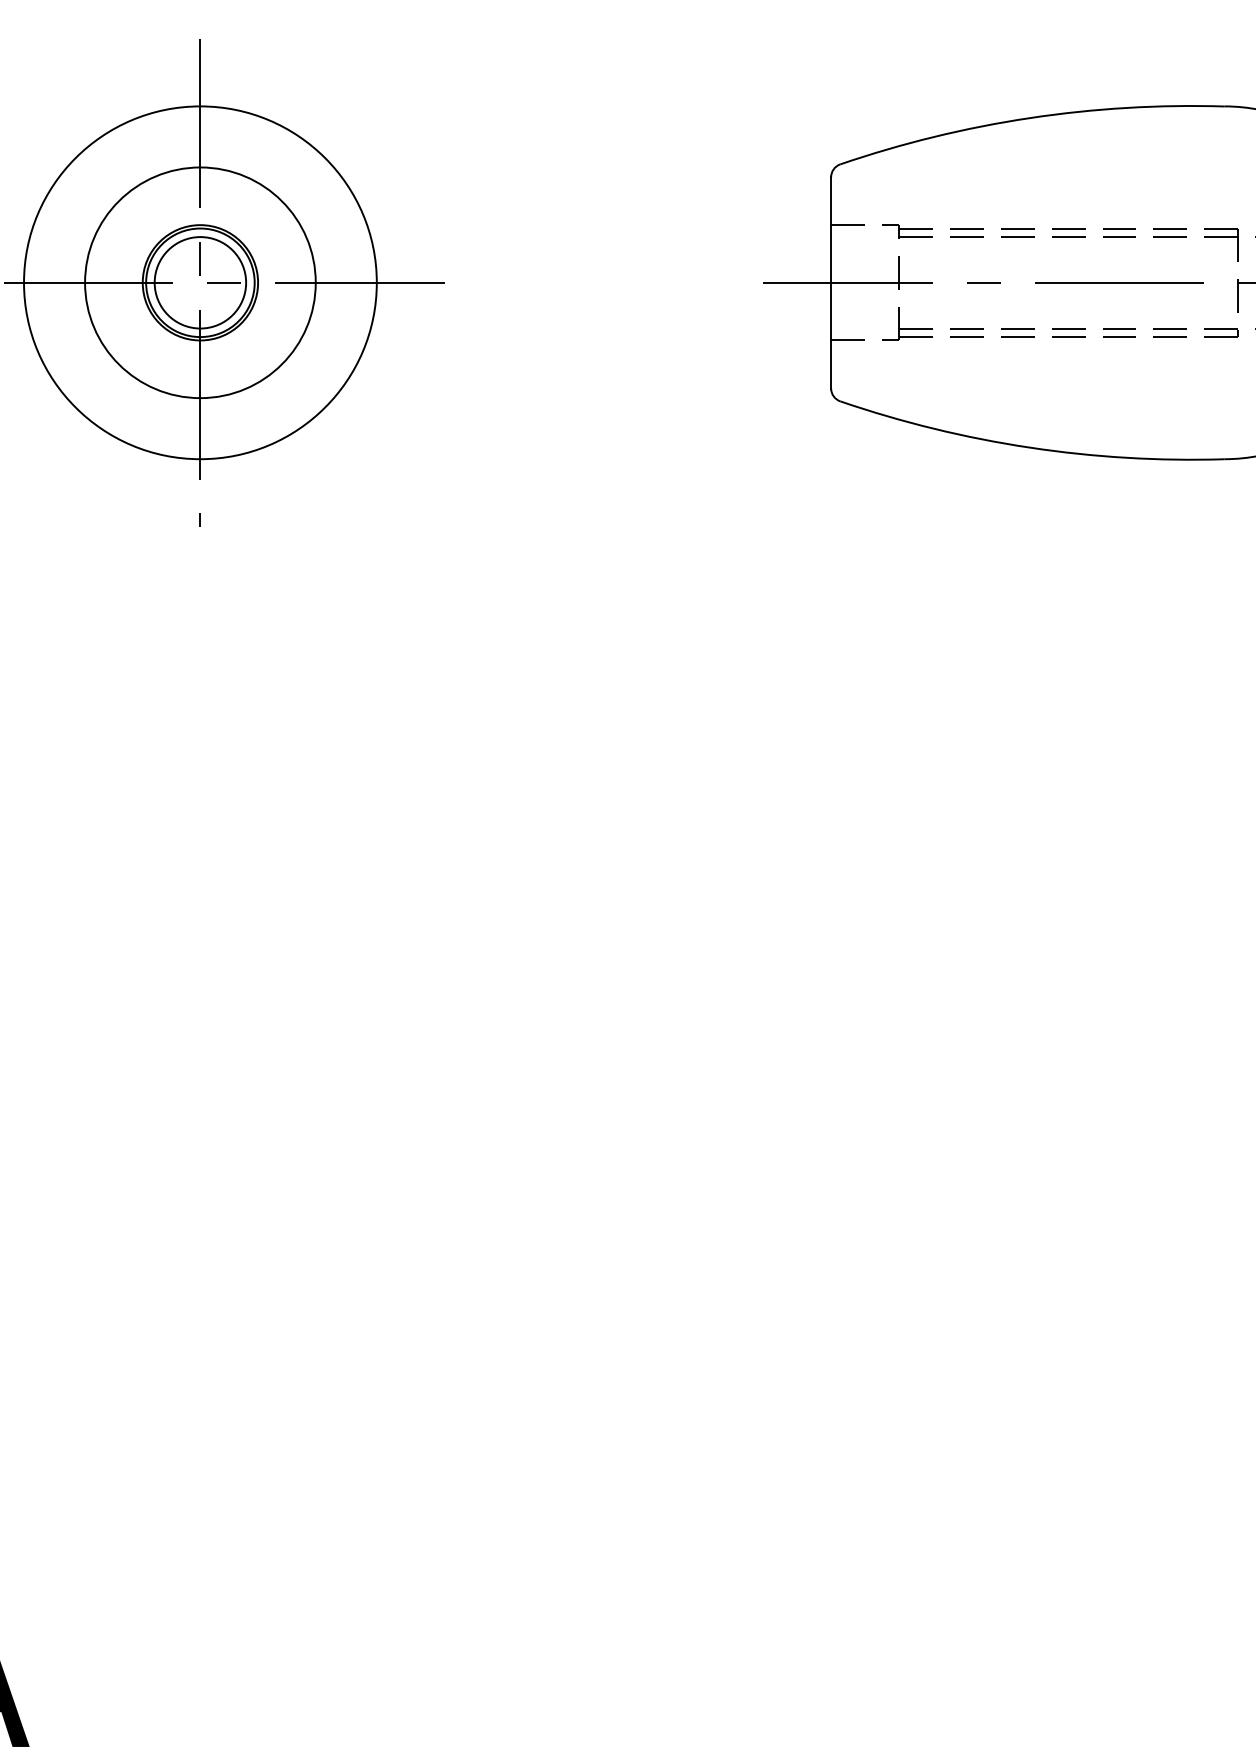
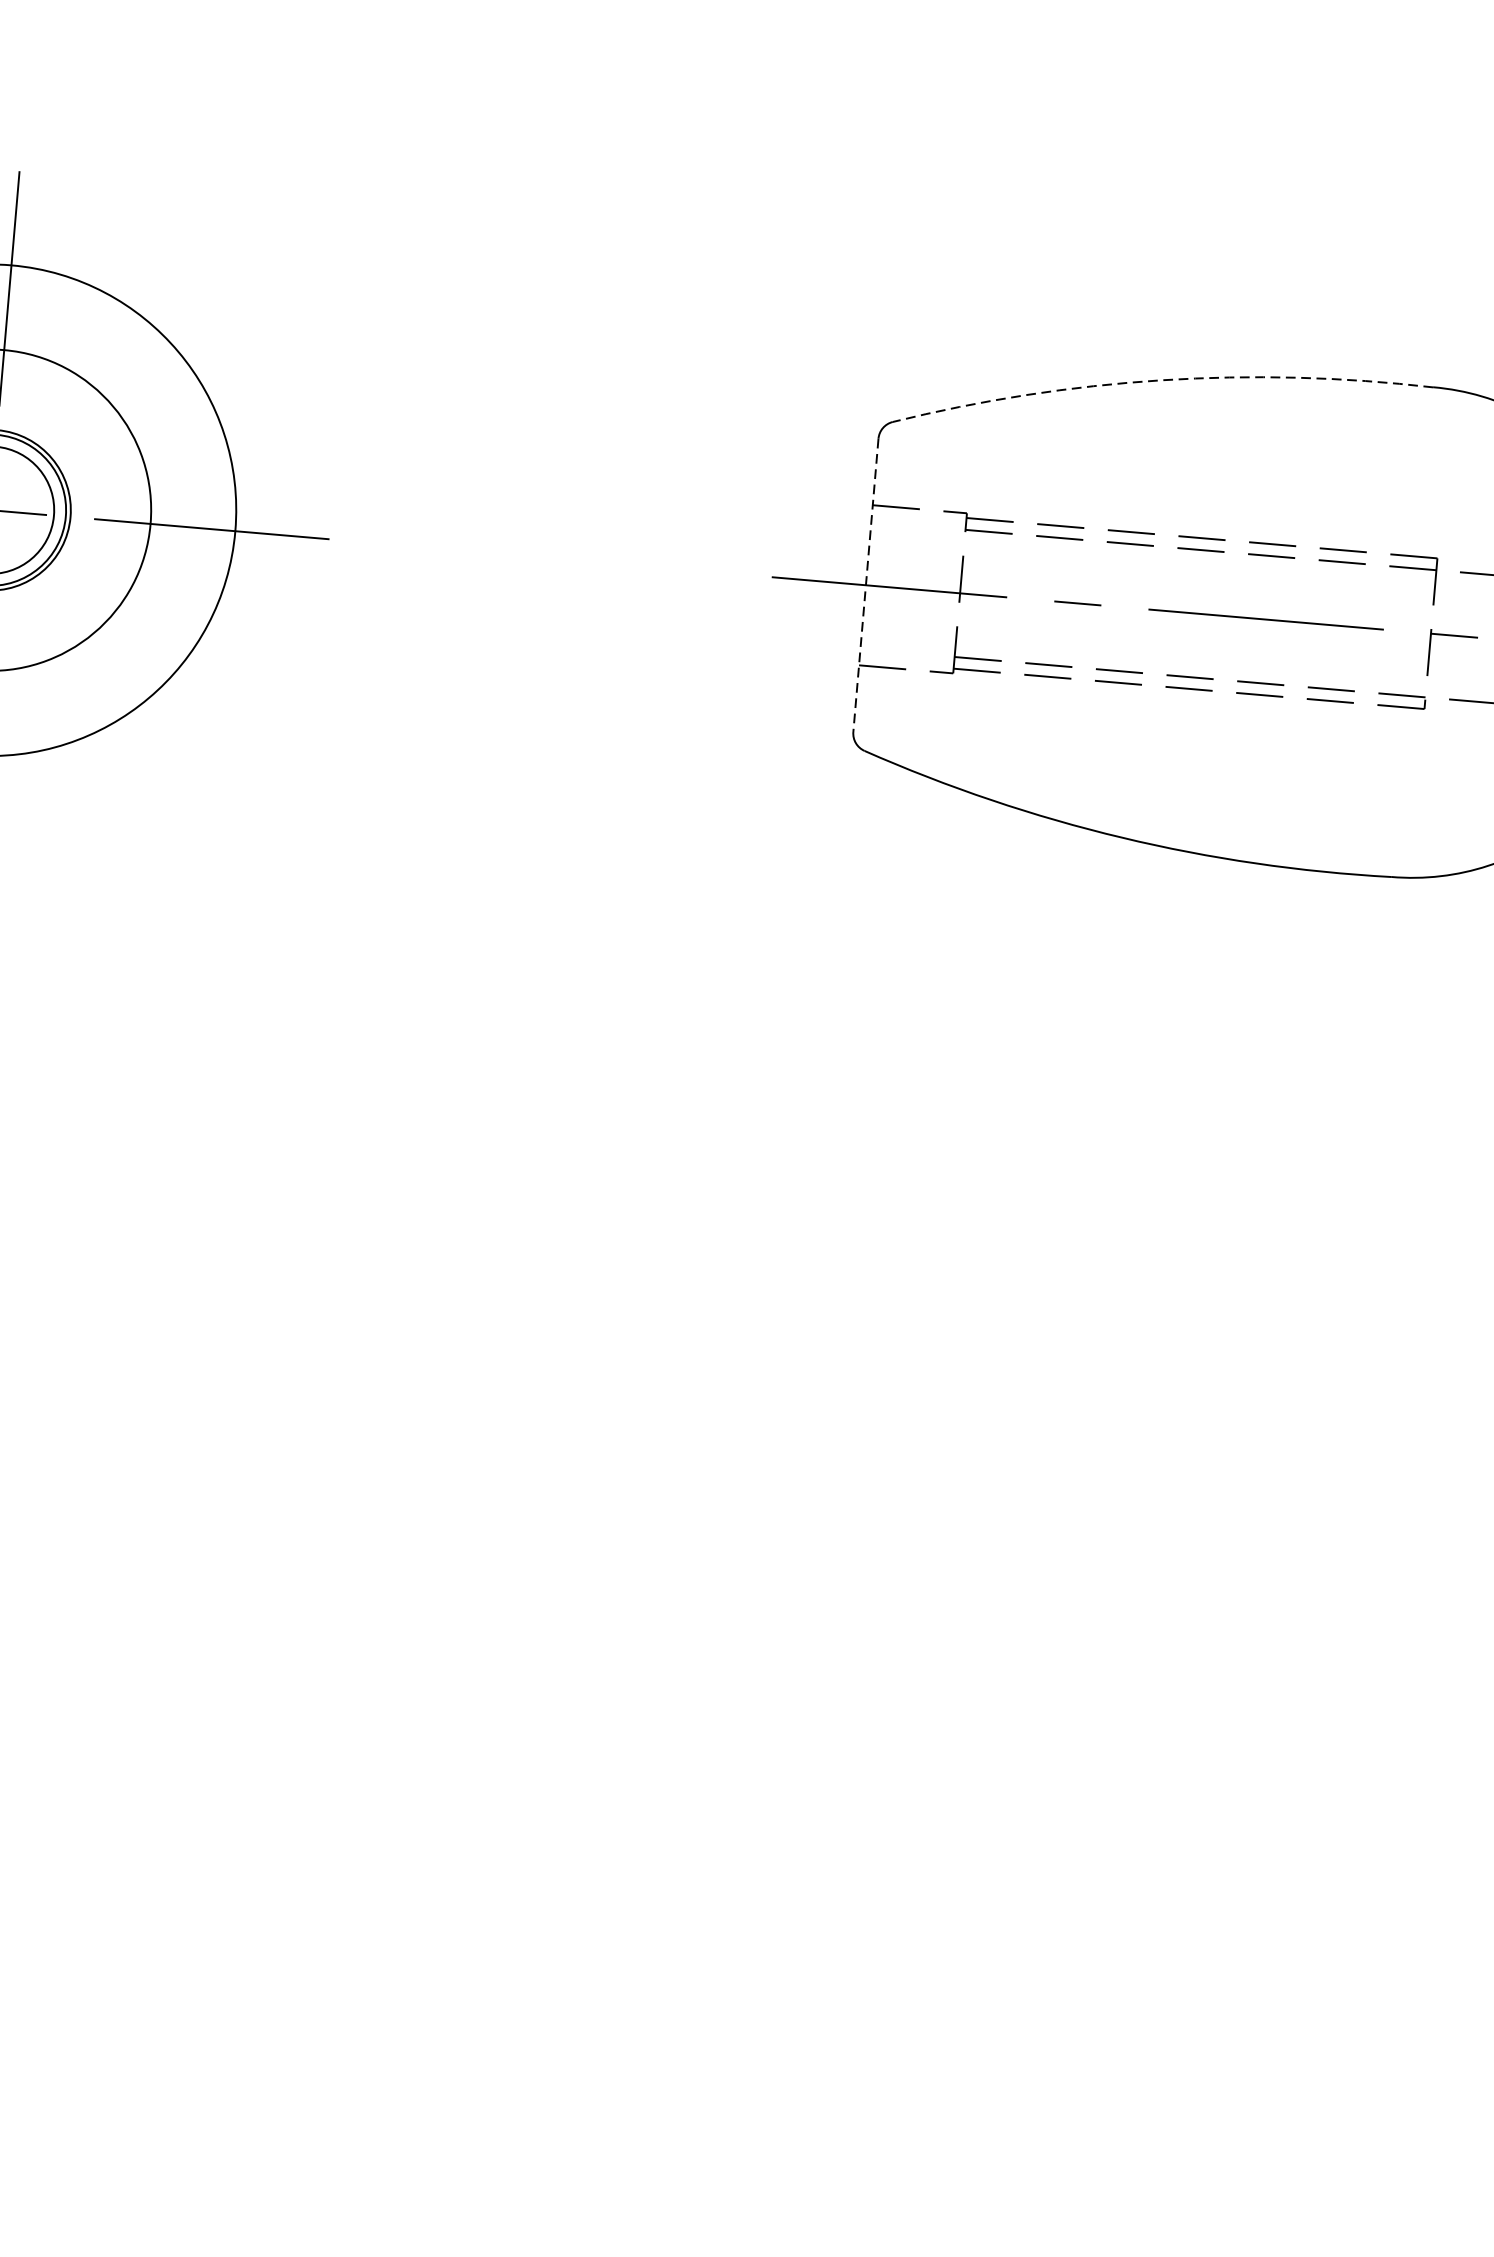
arc: (1029, 118) -> (1160, 380), solid -> dashed
line: (831, 282) -> (866, 584), solid -> dashed

